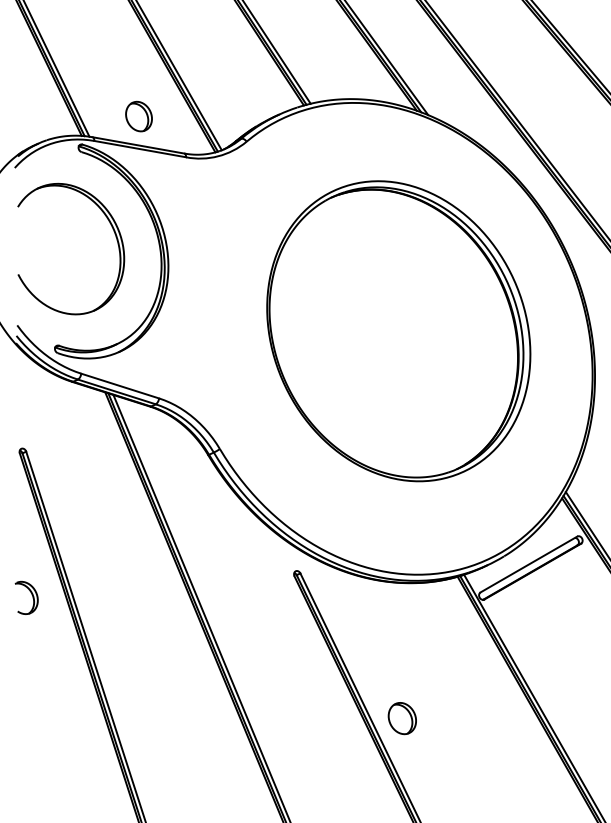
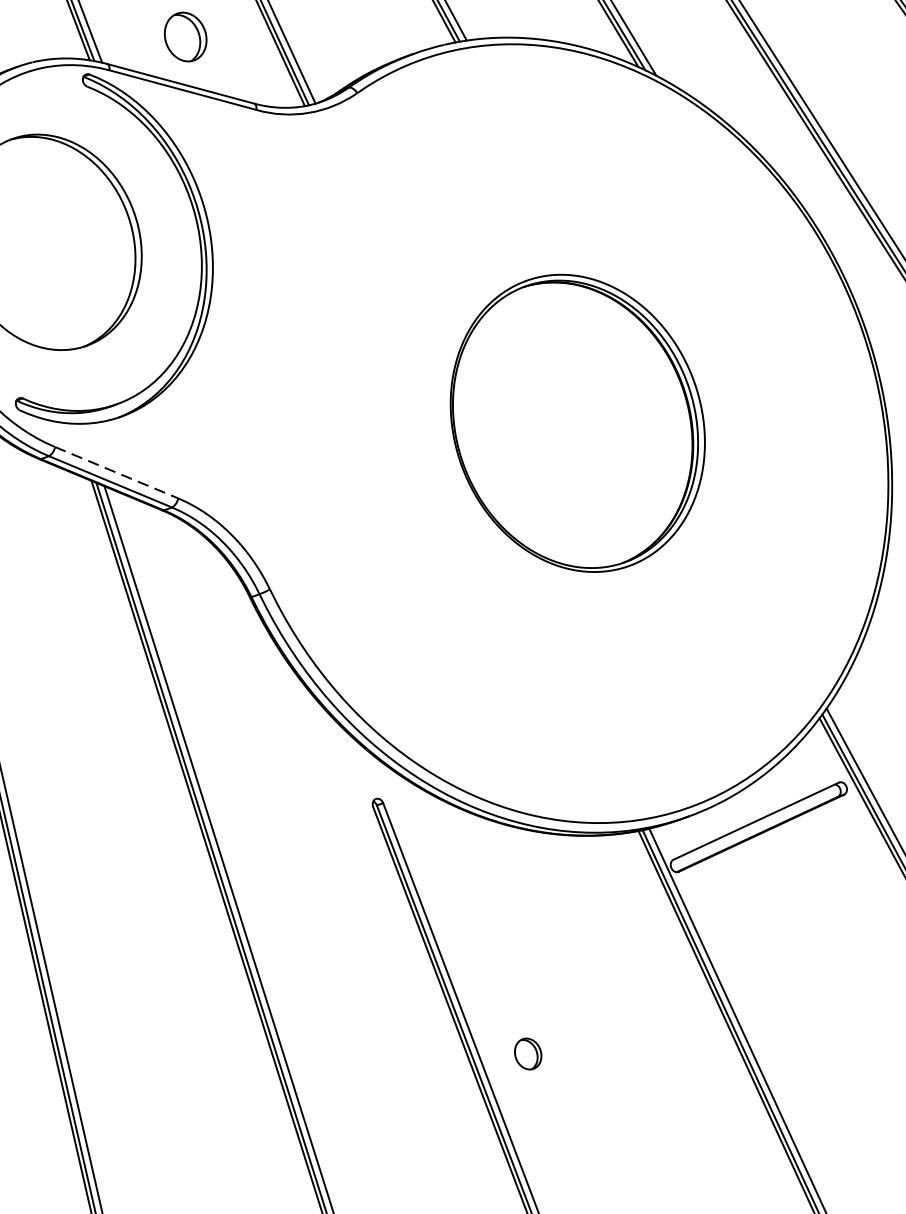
part: (398, 331) -> (577, 423), size x0.6
line: (120, 386) -> (117, 473), solid -> dashed
part: (401, 718) -> (527, 1053), size x0.6

